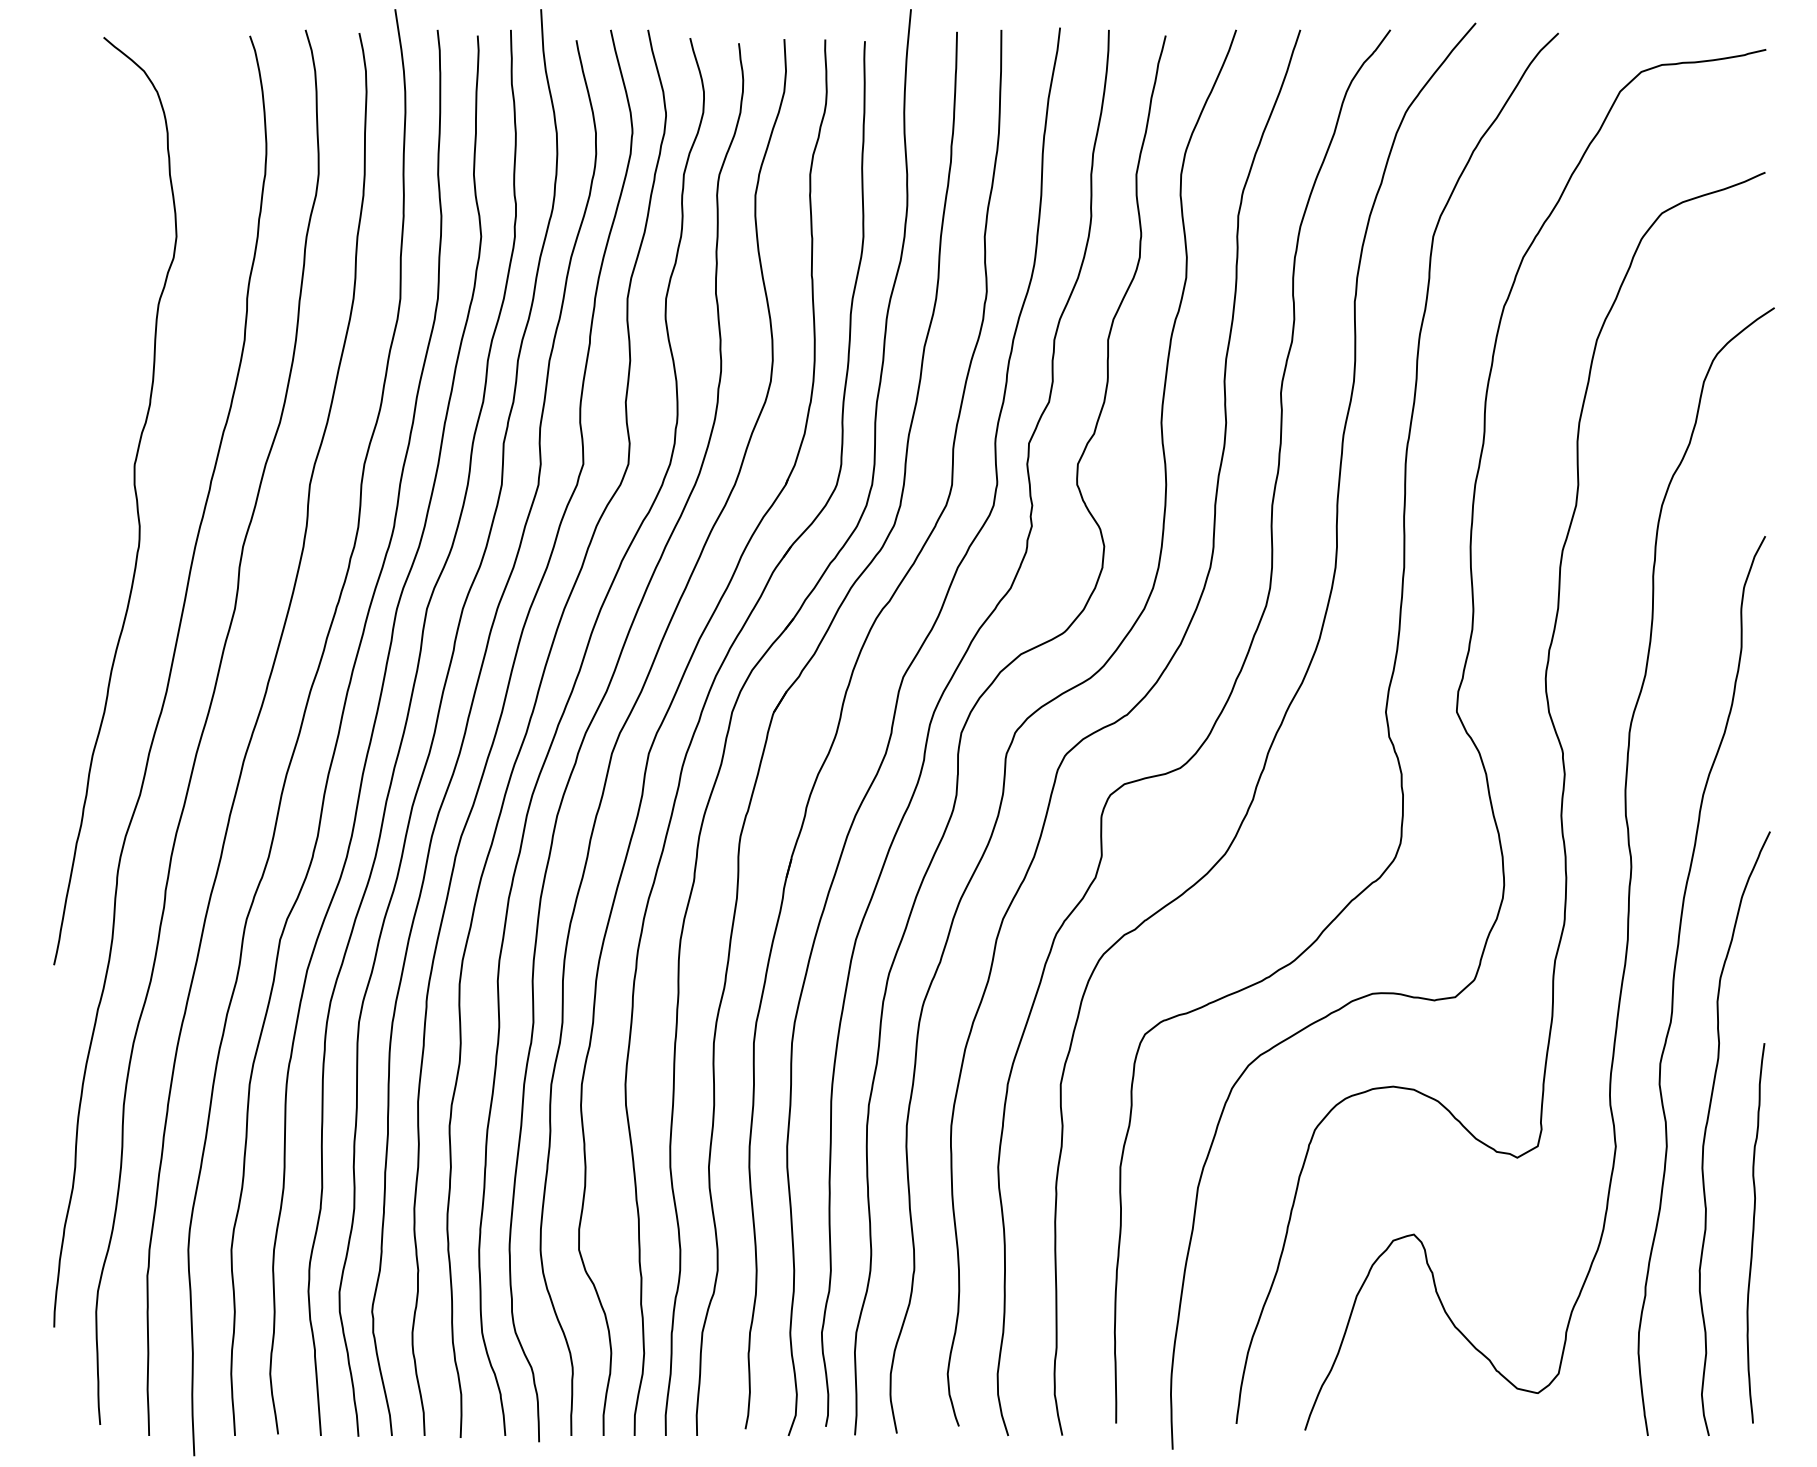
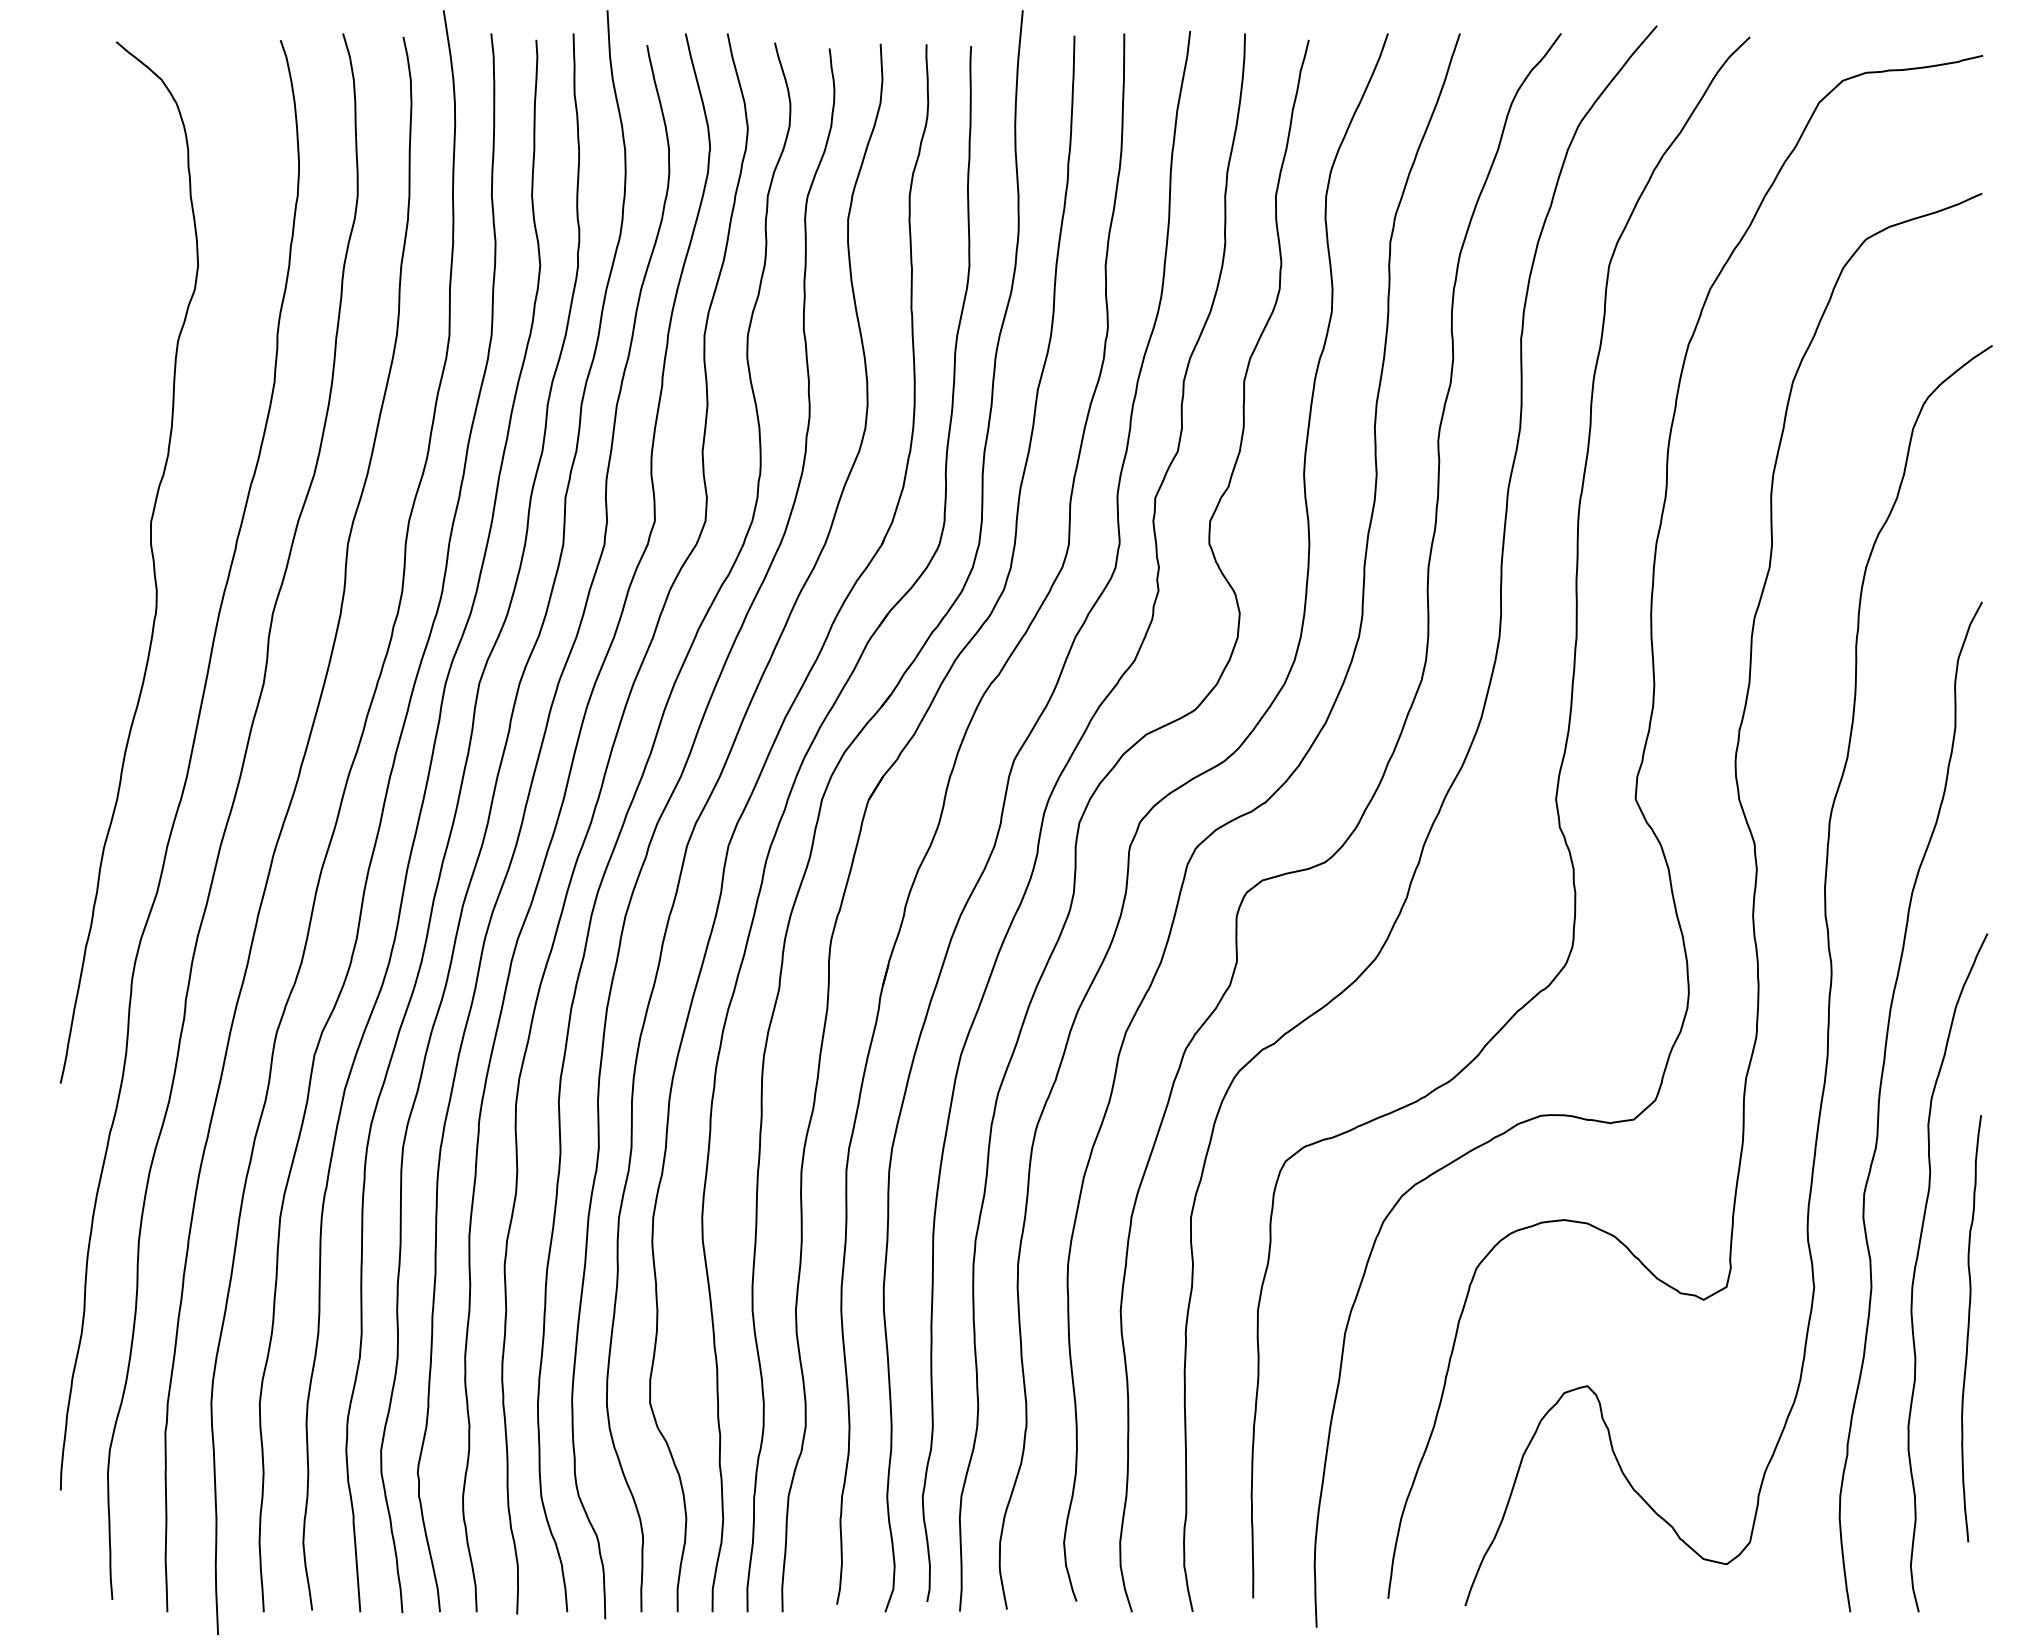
curve: (1754, 1233) -> (1969, 1328), moved

